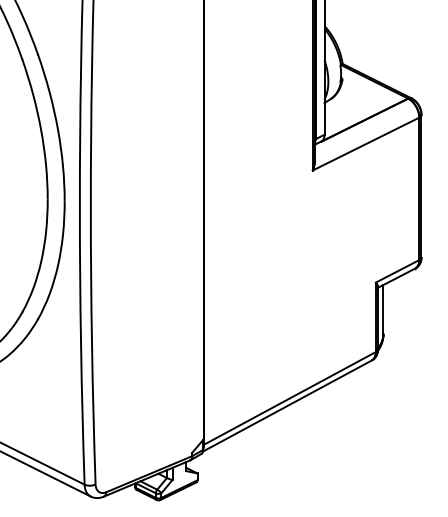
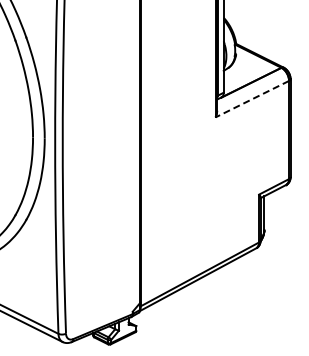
line: (366, 144) -> (252, 99), solid -> dashed

